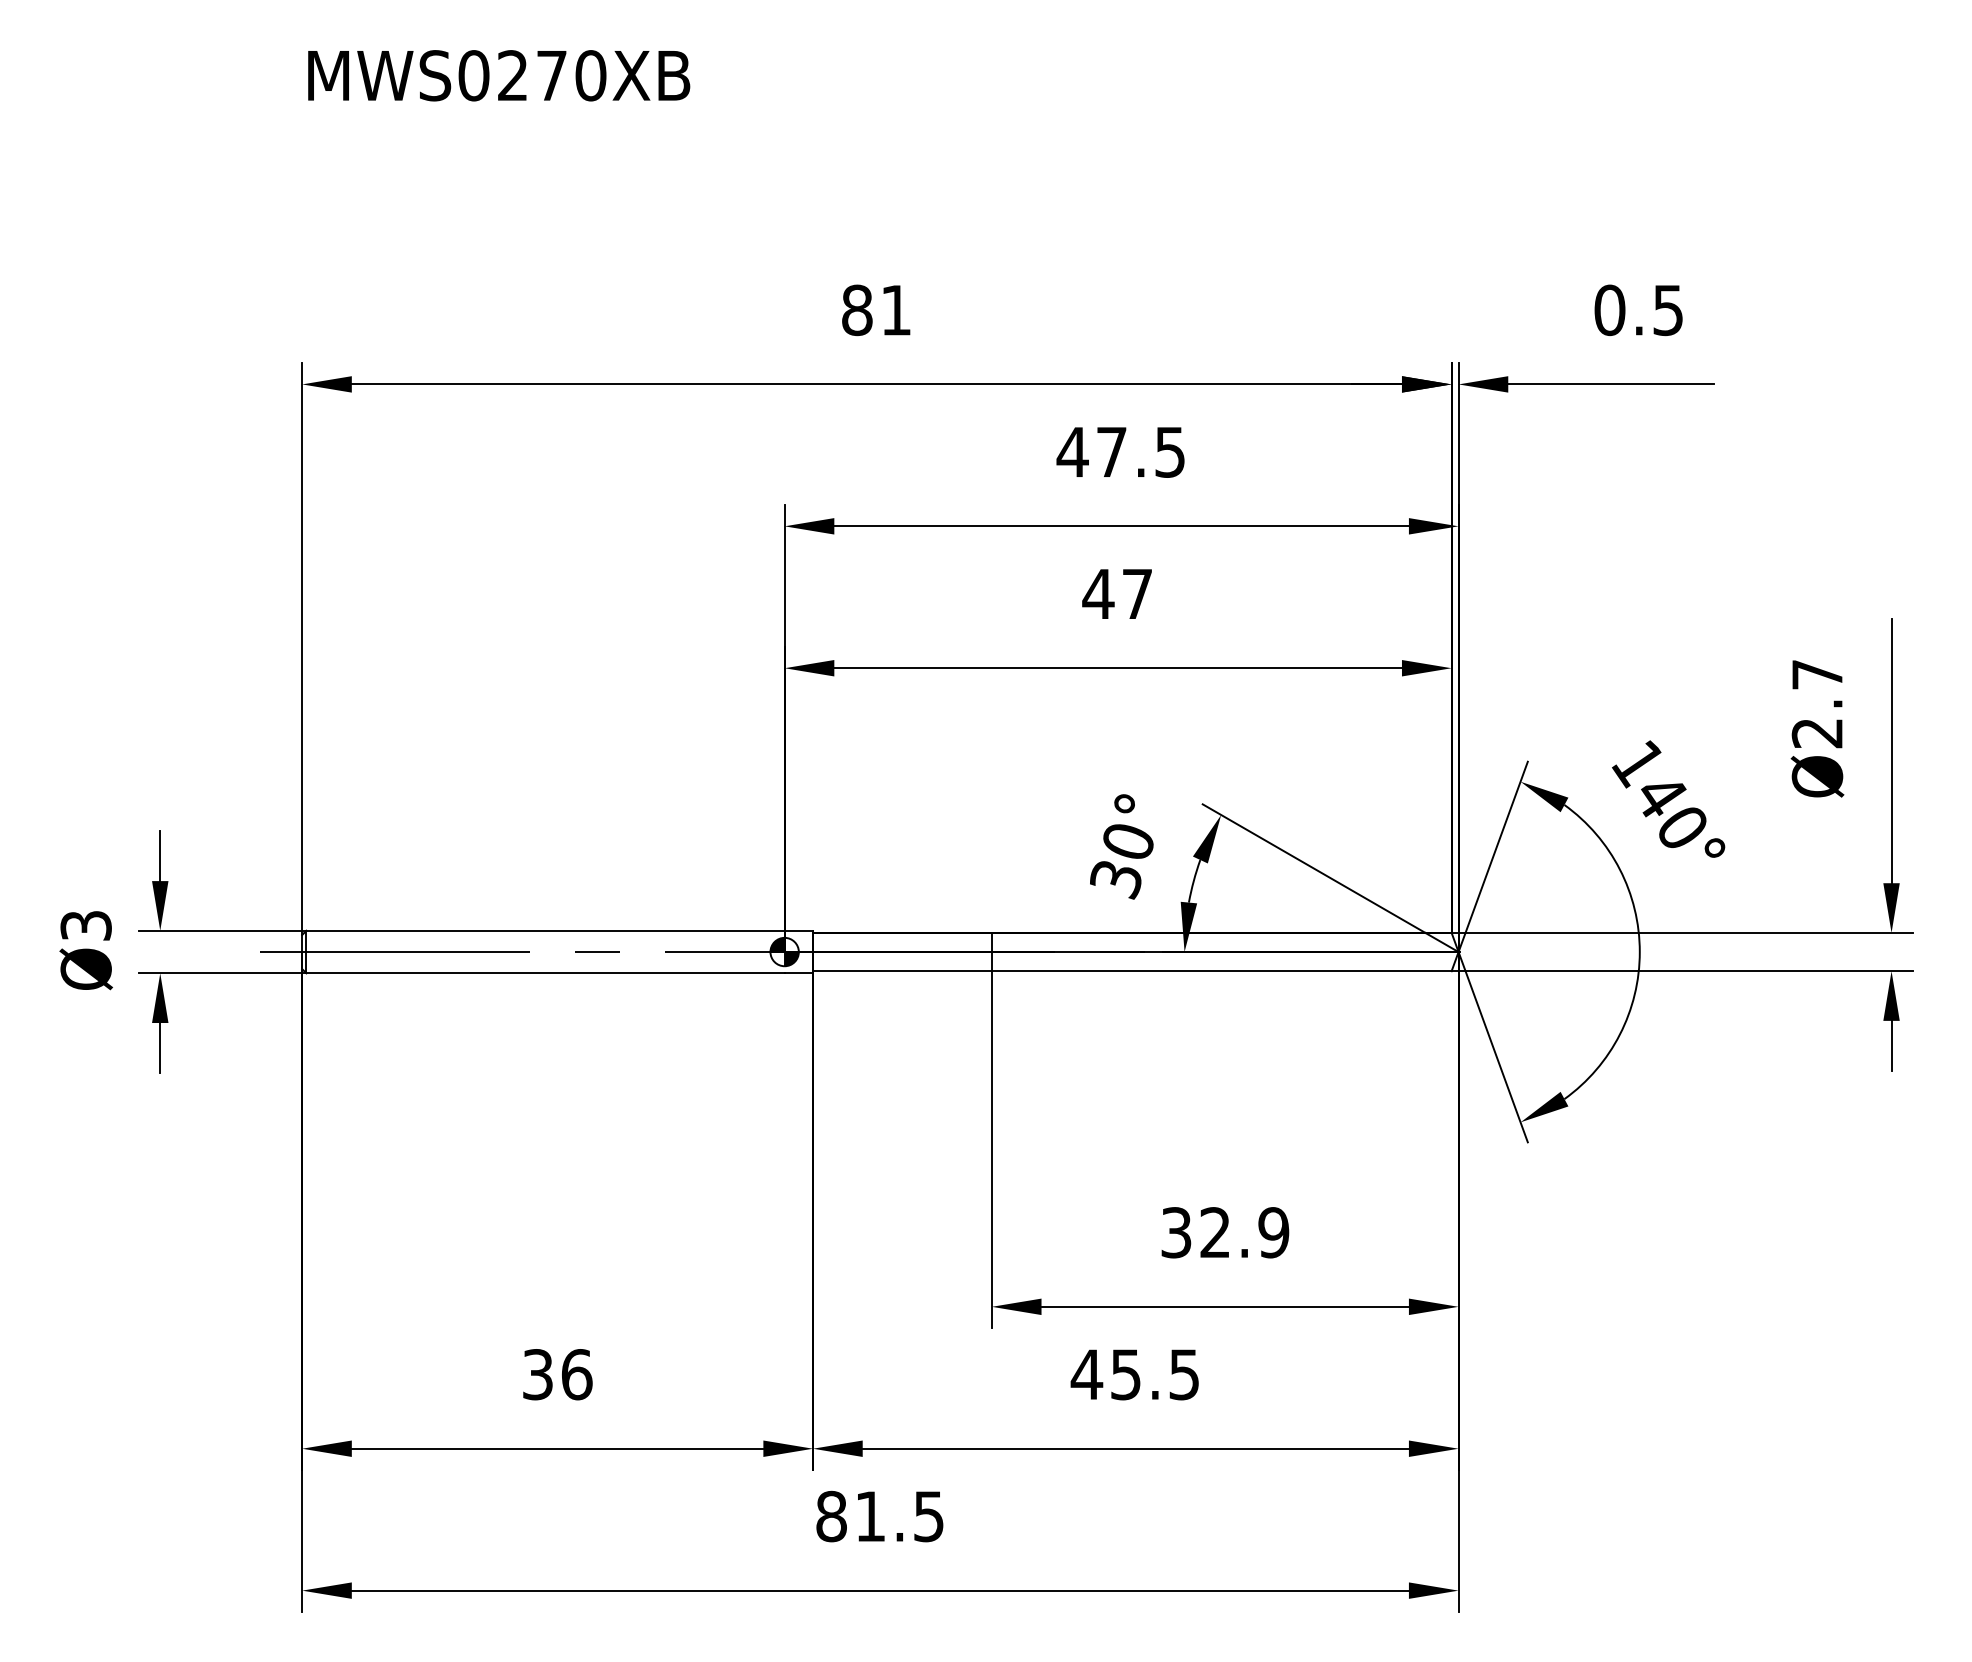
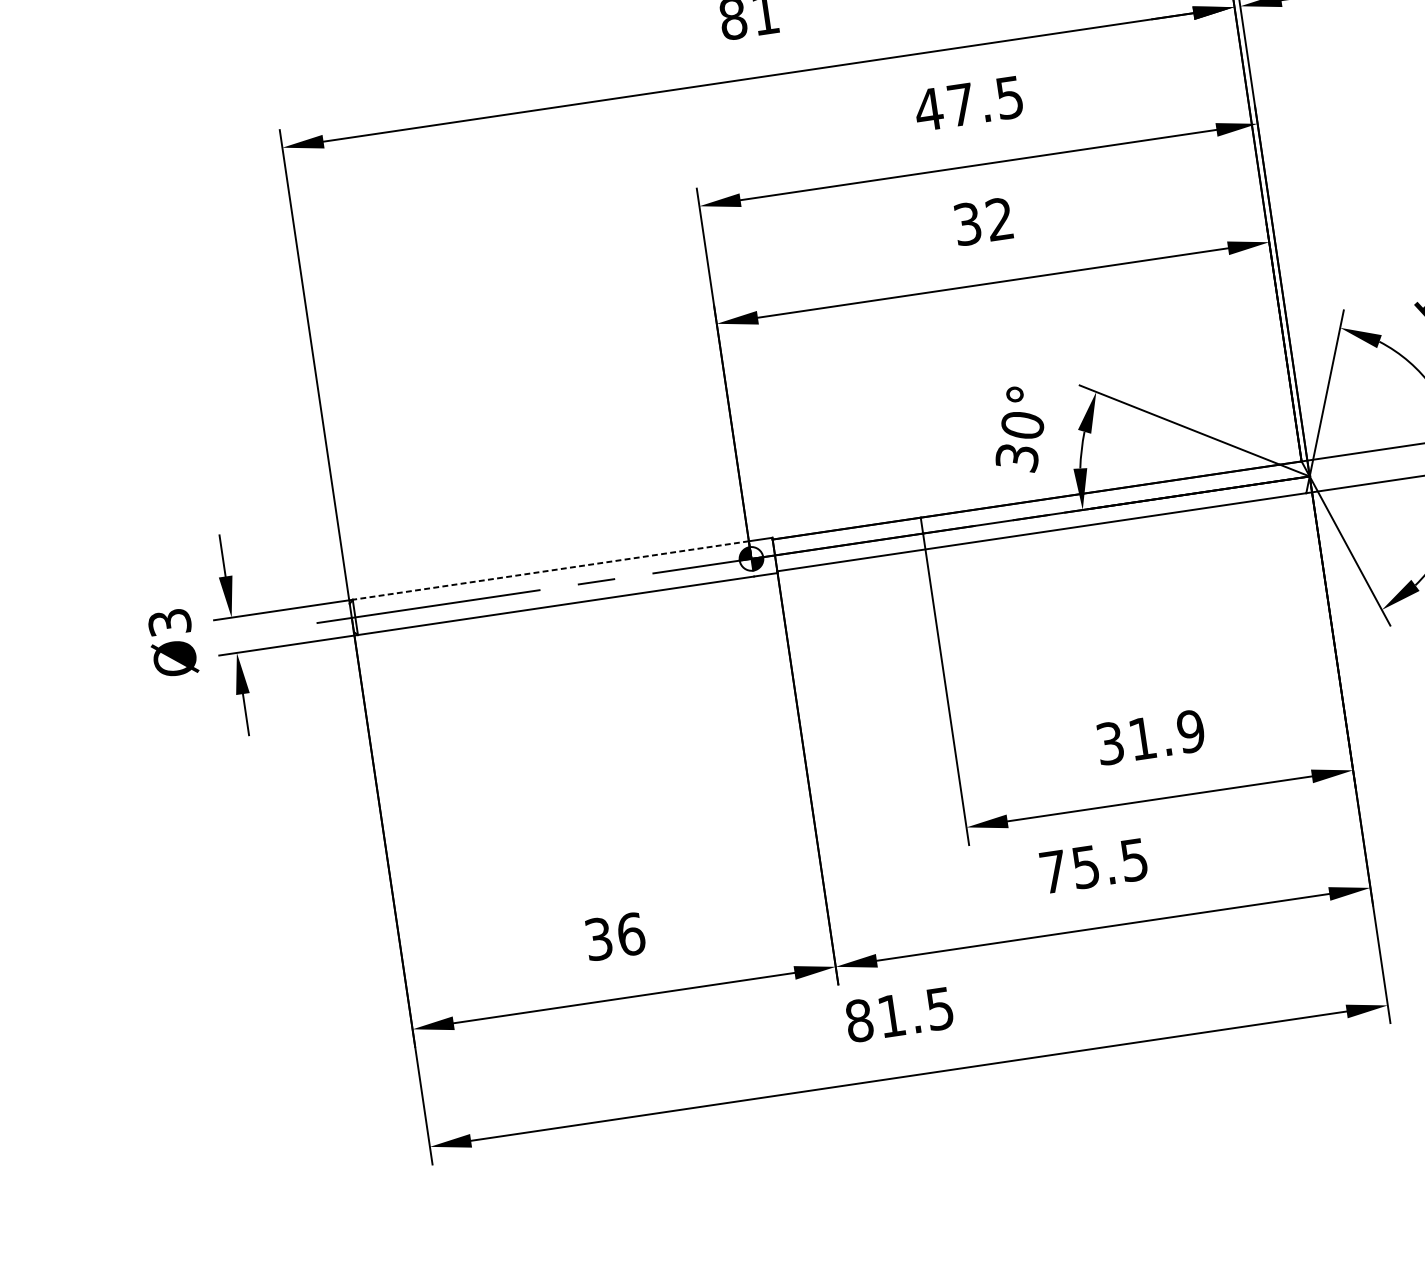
text: (1116, 593) -> (982, 221), 47 -> 32
line: (545, 930) -> (550, 570), solid -> dashed
text: (1214, 1232) -> (1141, 738), 32.9 -> 31.9
text: (1086, 1374) -> (1053, 871), 45.5 -> 75.5

